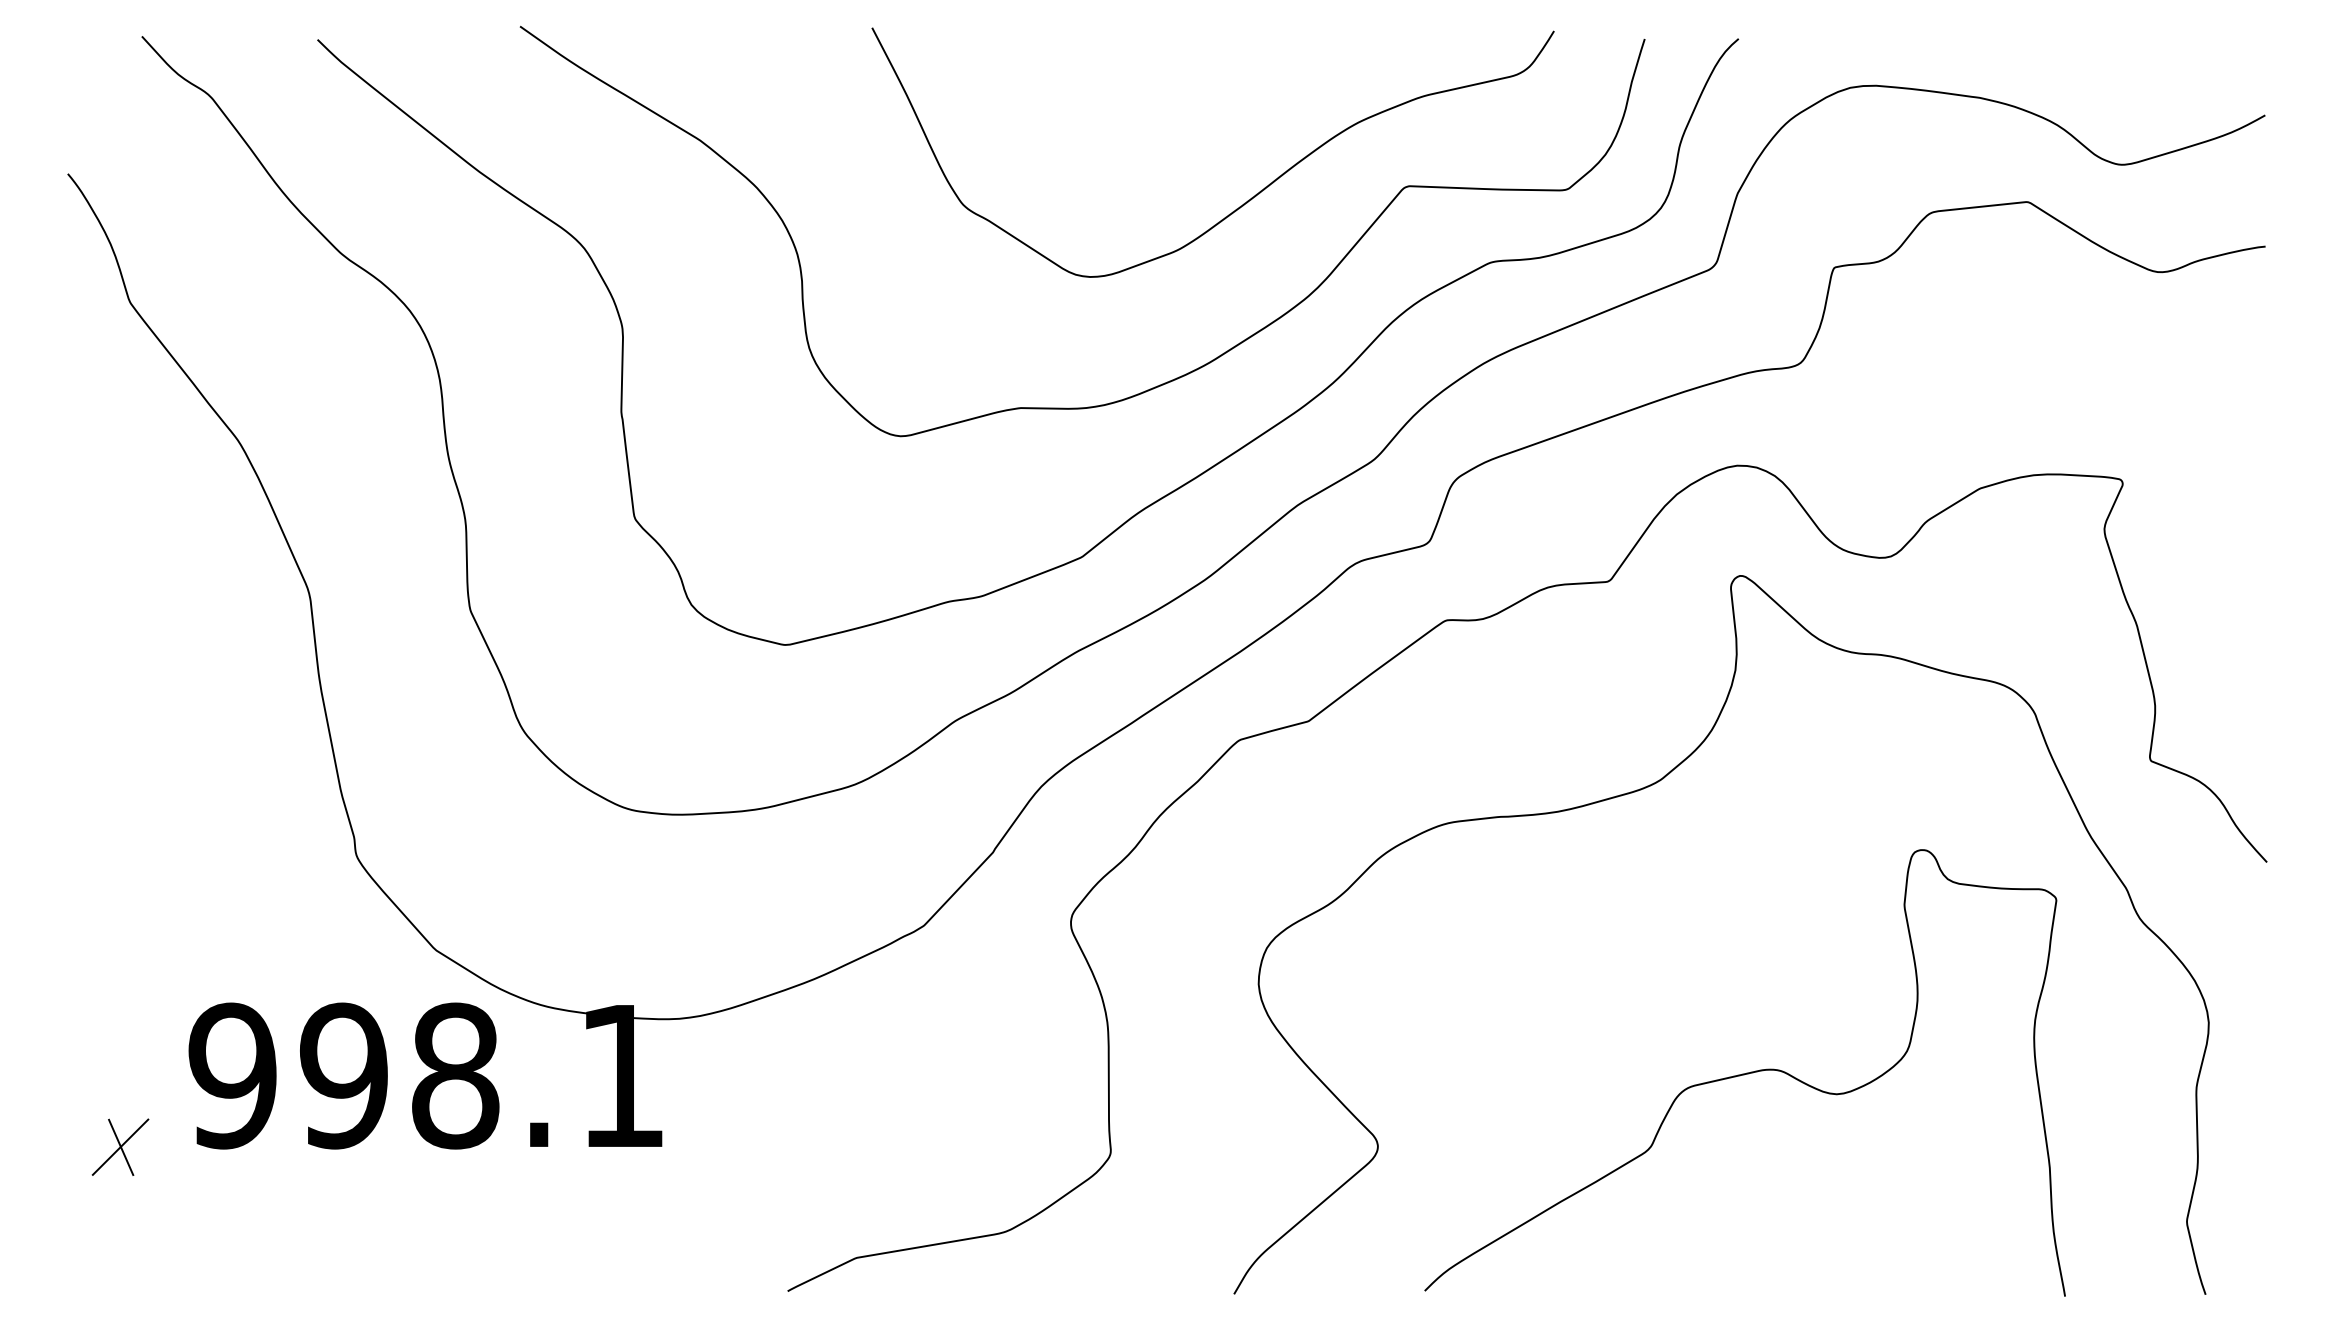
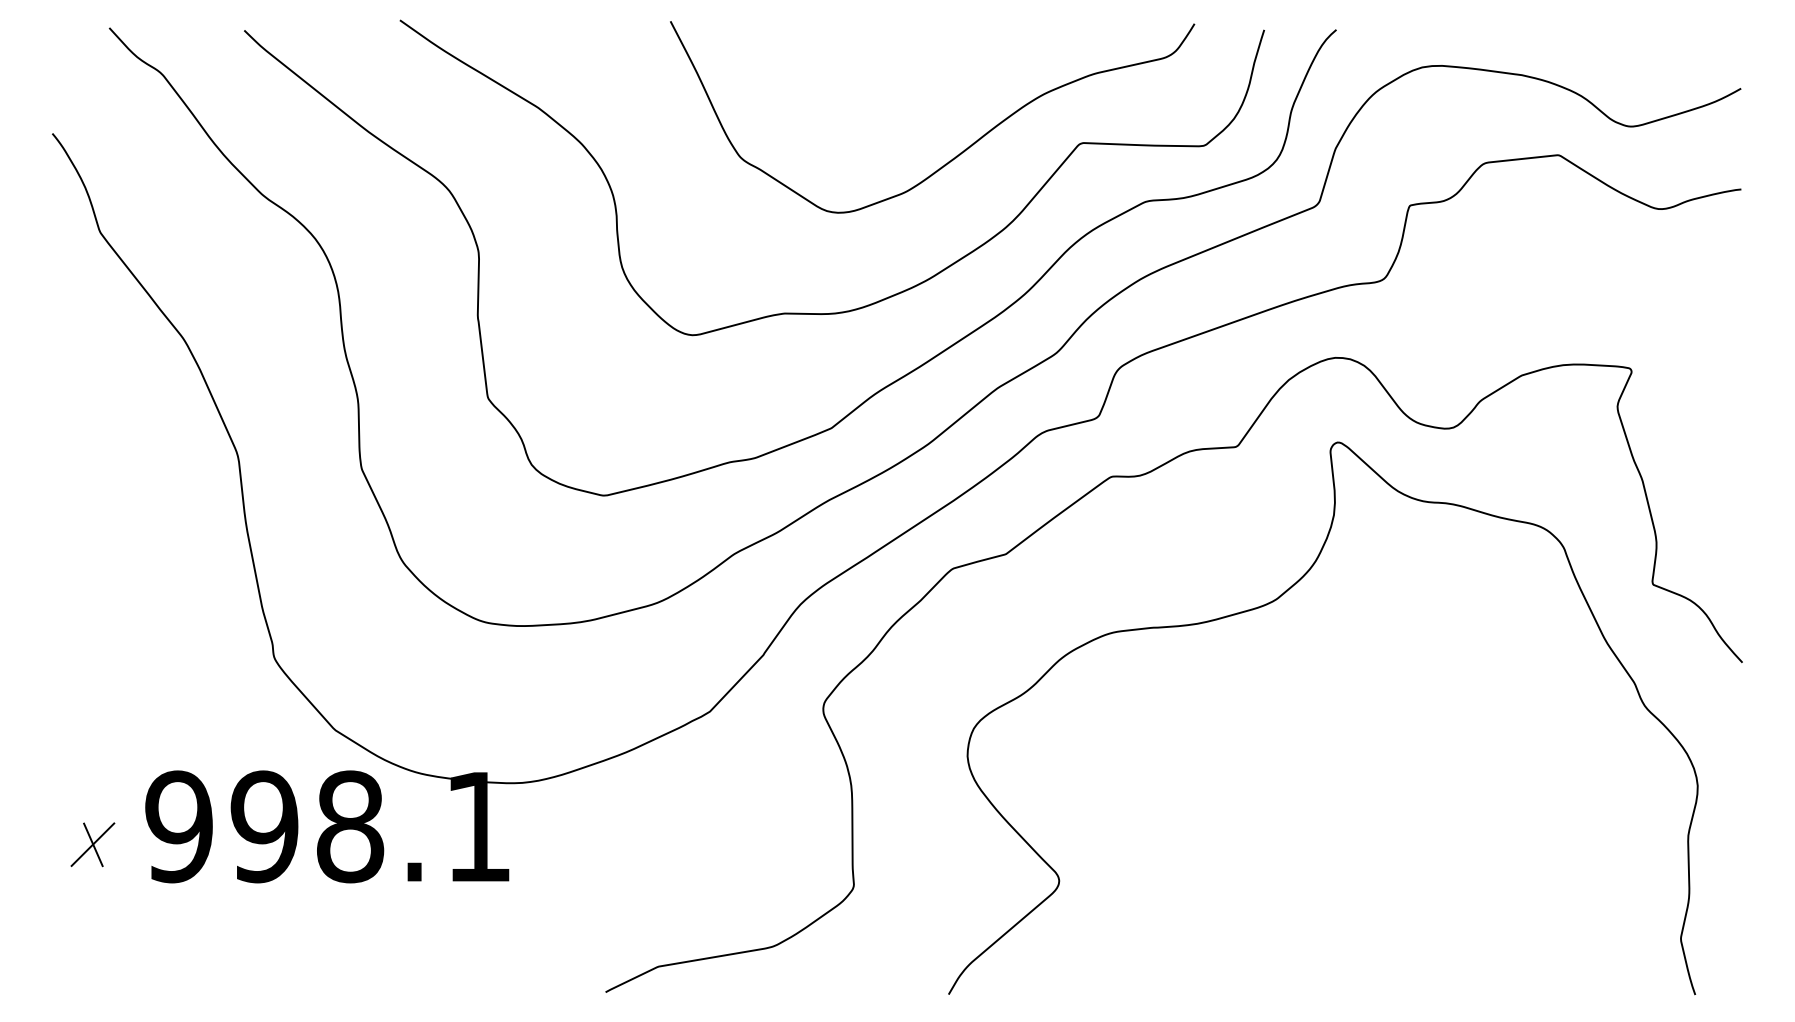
curve: (1744, 1073) -> (1340, 824), removed
part: (120, 1146) -> (92, 844), moved

